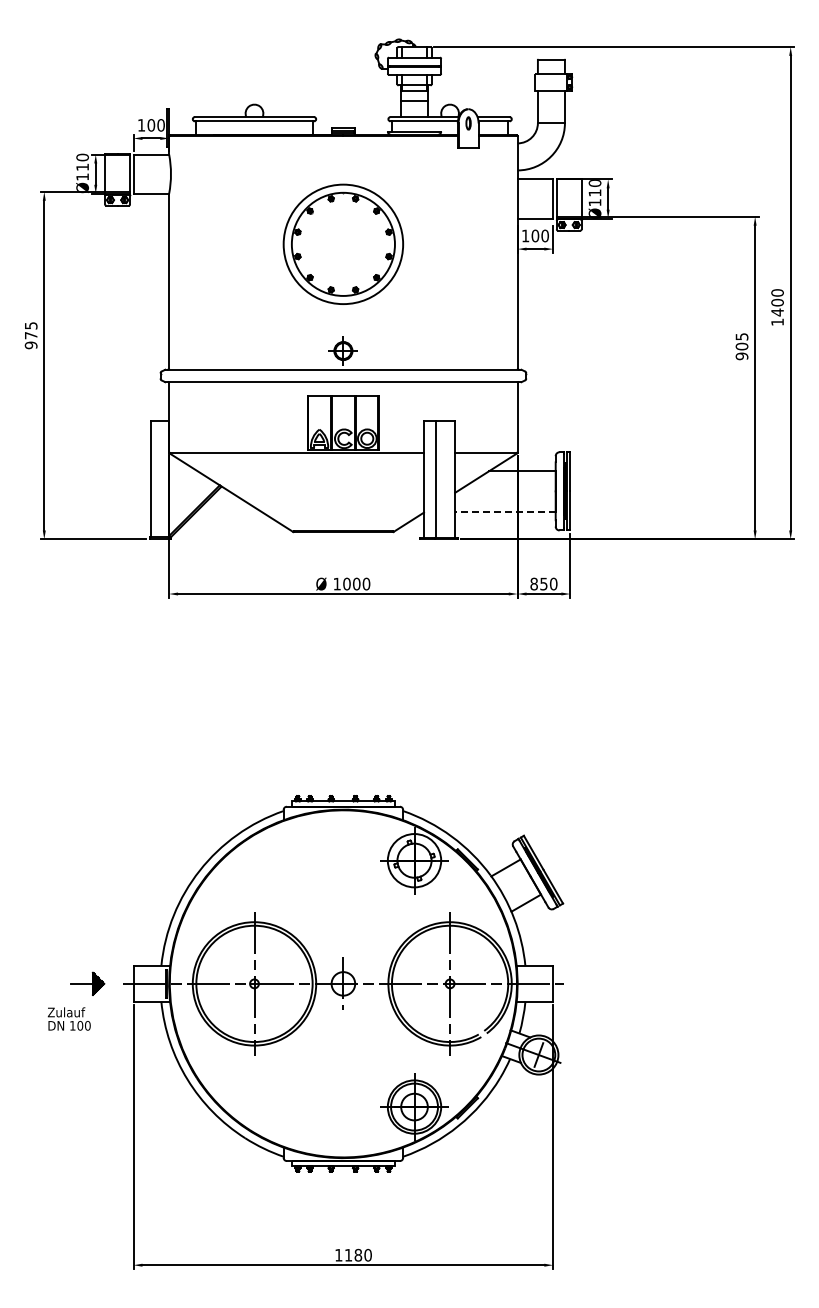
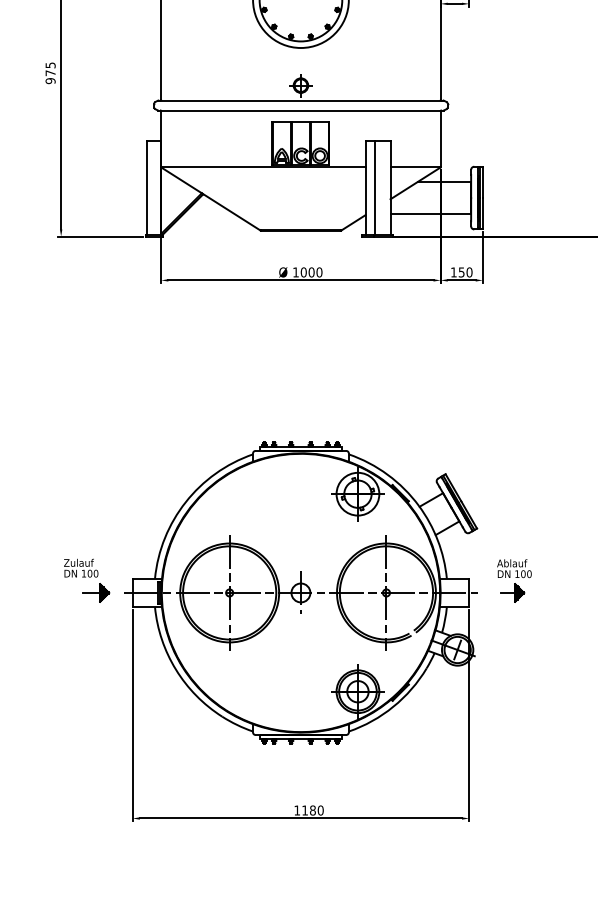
line: (504, 511) -> (430, 214), dashed -> solid
text: (533, 583) -> (453, 271), 850 -> 150
part: (609, 969) -> (514, 581), added
text: (68, 1018) -> (80, 567), moved

